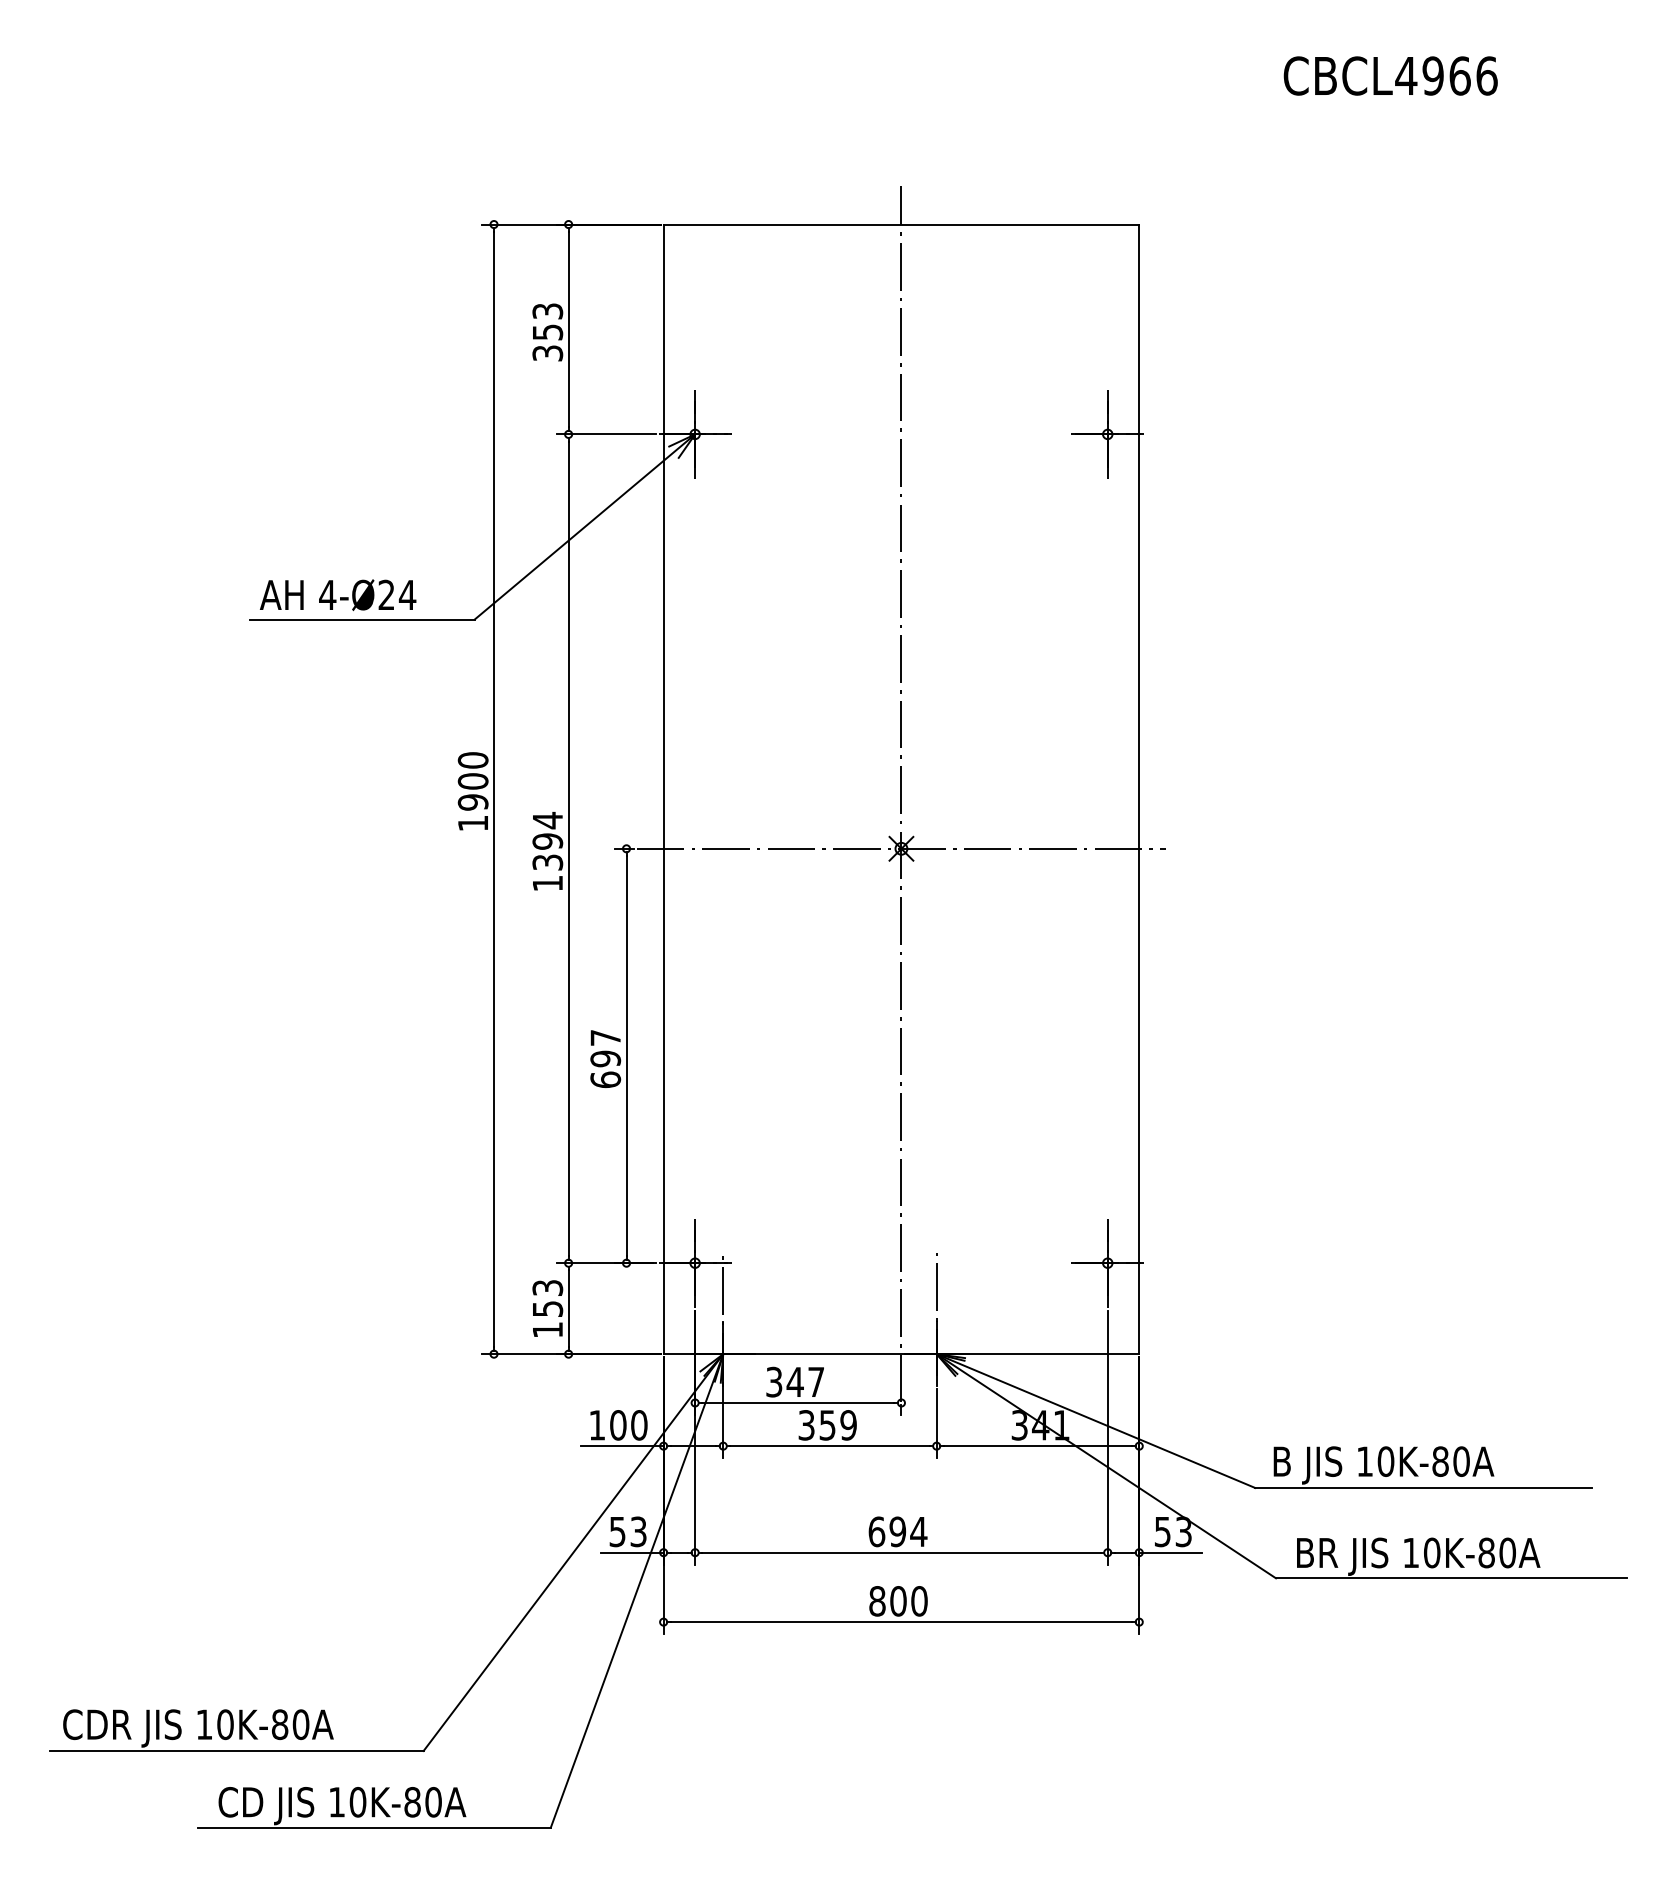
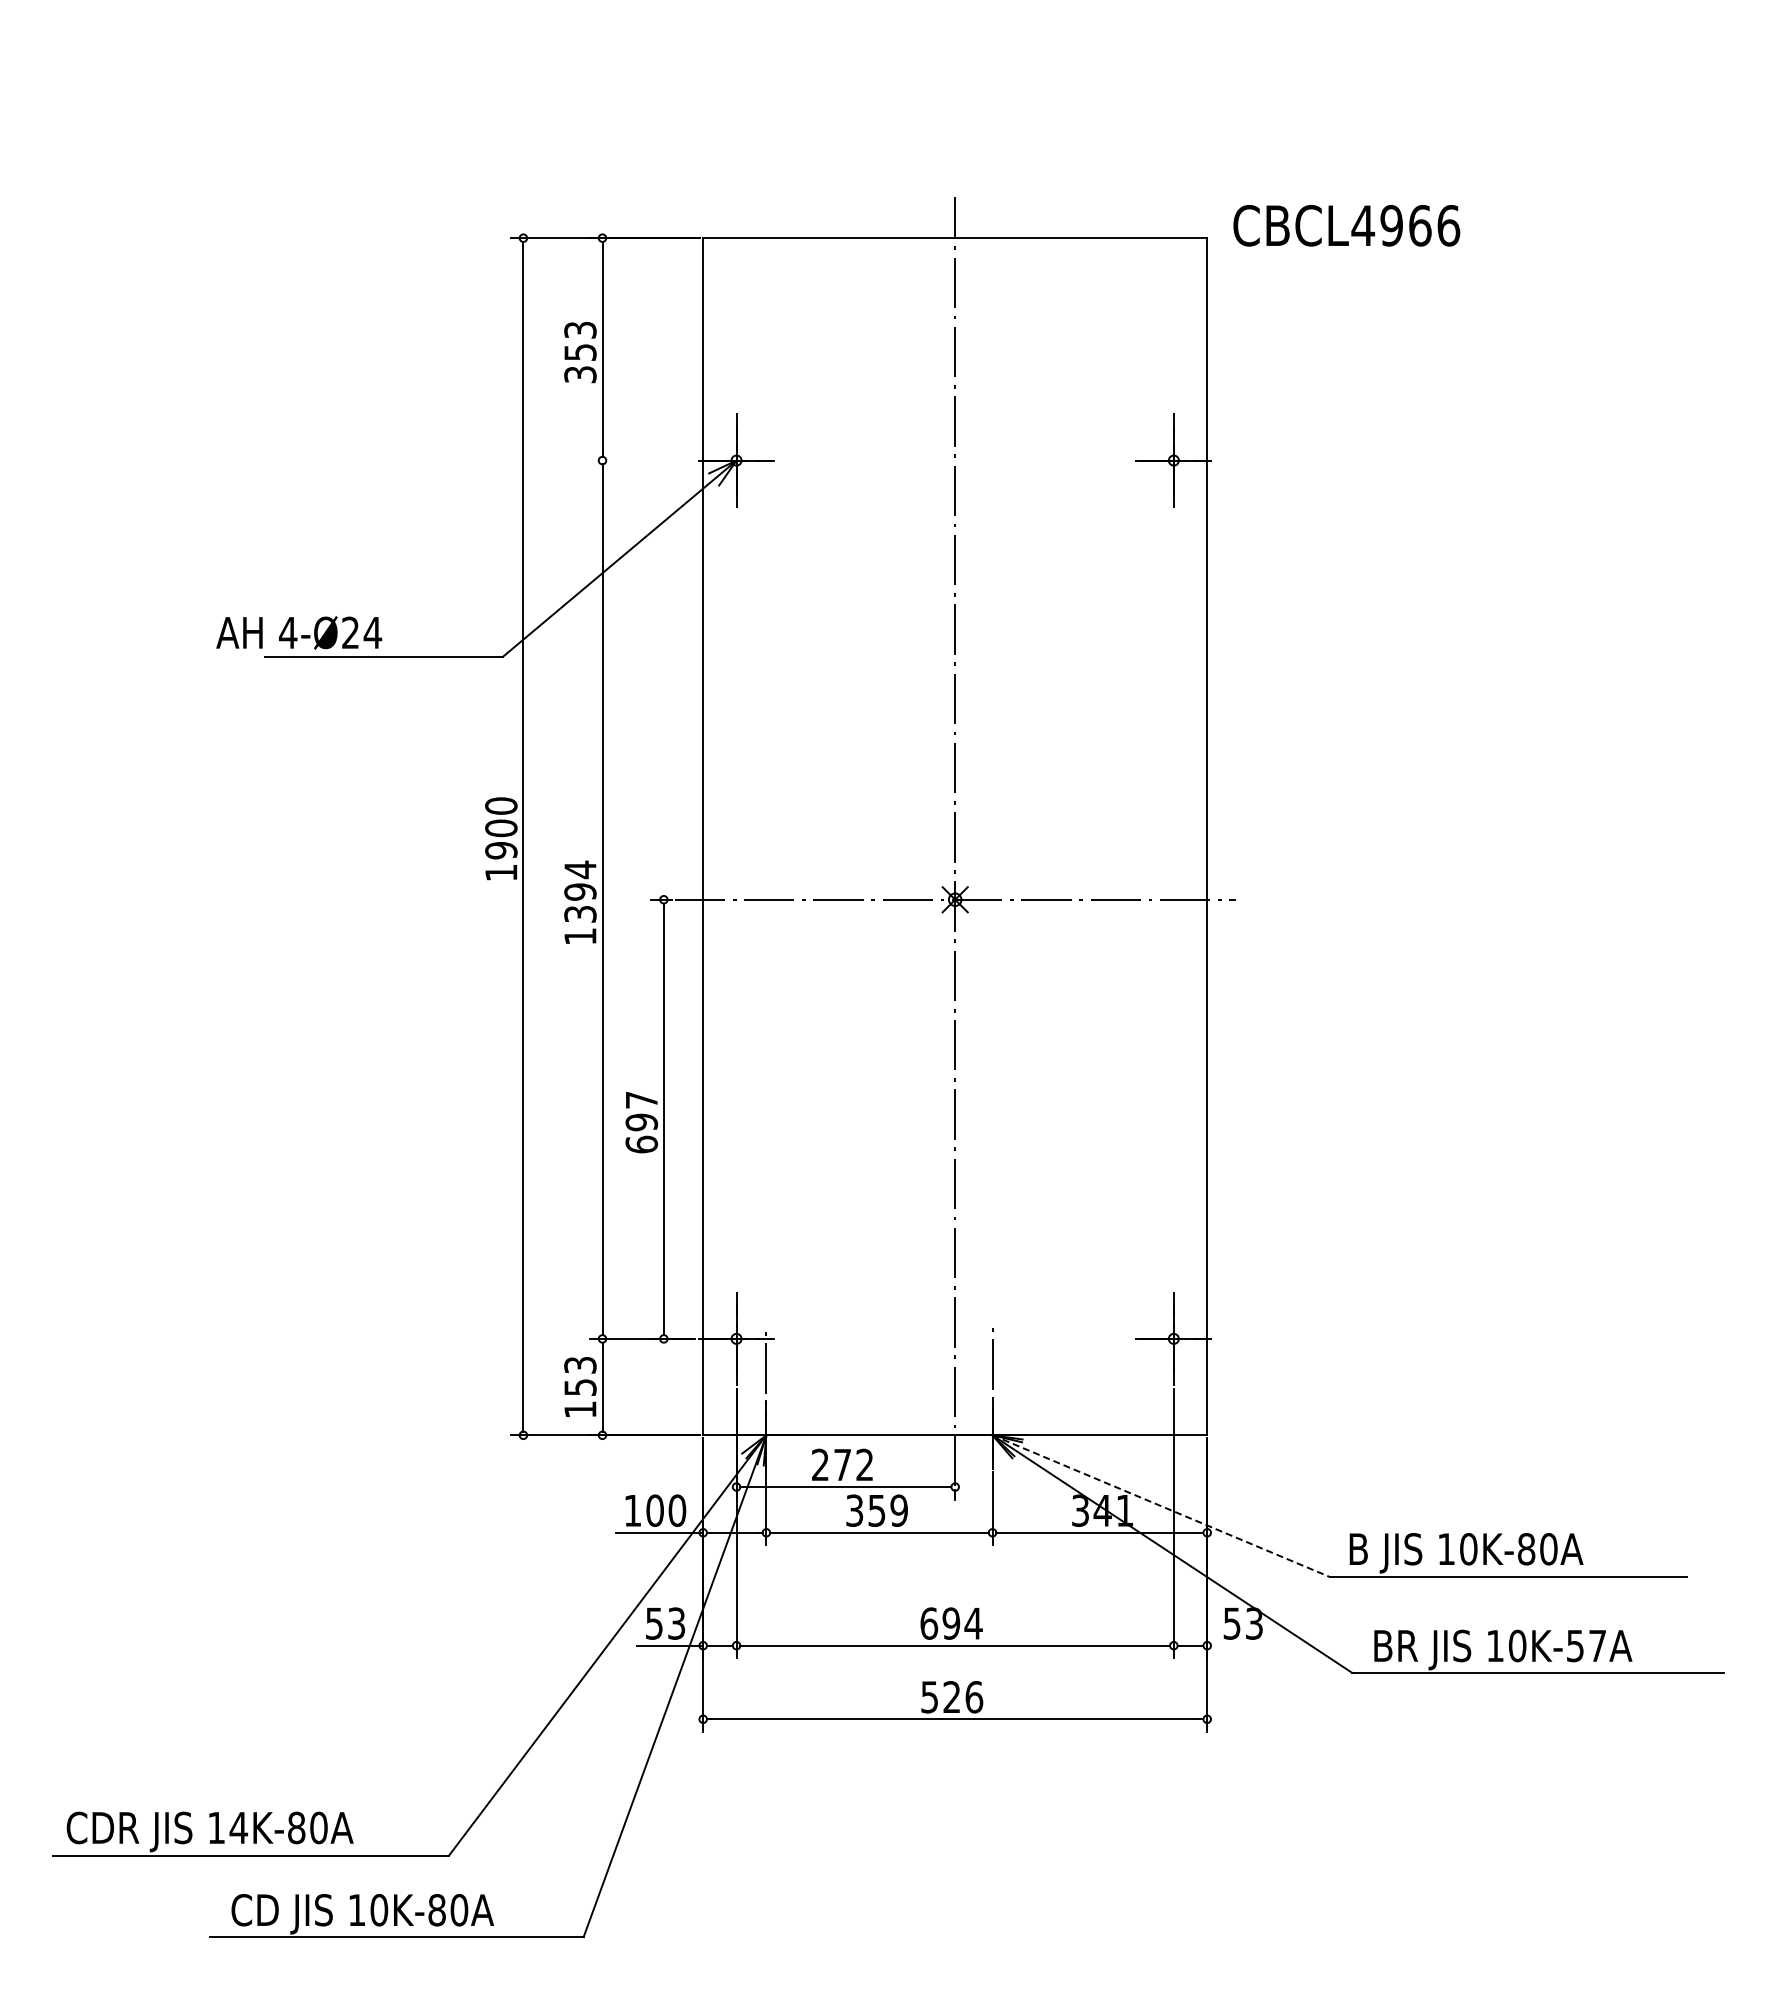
text: (1390, 75) -> (1346, 225), moved
line: (605, 434) -> (641, 460), removed
text: (338, 594) -> (299, 632), moved
text: (795, 1381) -> (842, 1464), 347 -> 272
line: (1096, 1421) -> (1161, 1506), solid -> dashed
line: (1170, 1552) -> (1240, 1645), removed
text: (1497, 1552) -> (1586, 1645), 10K-80A -> 10K-57A
text: (898, 1601) -> (952, 1697), 800 -> 526
text: (225, 1724) -> (238, 1827), 10K-80A -> 14K-80A

